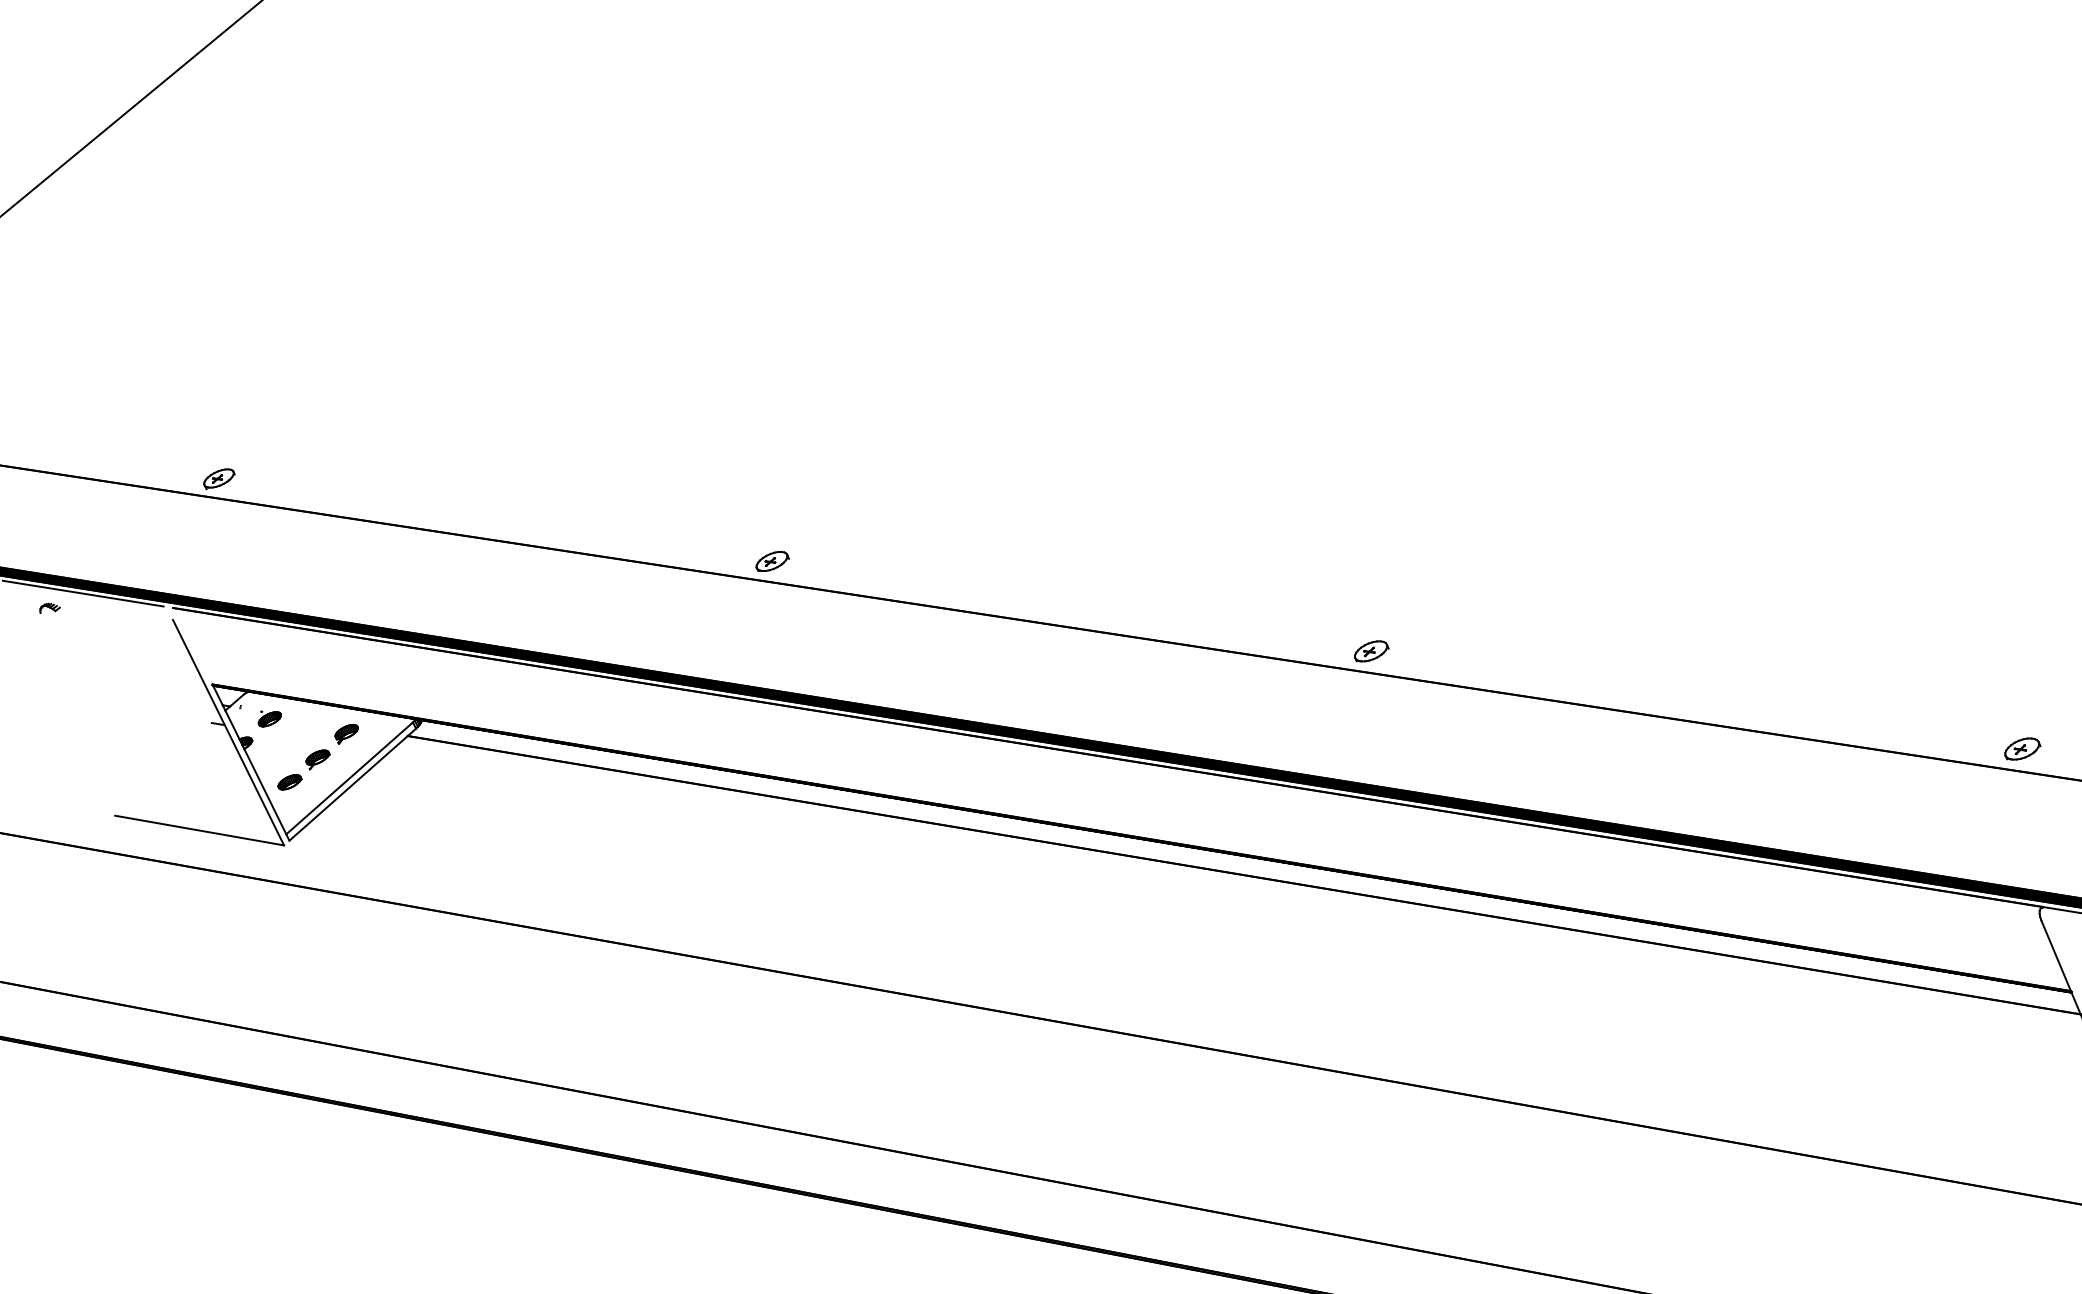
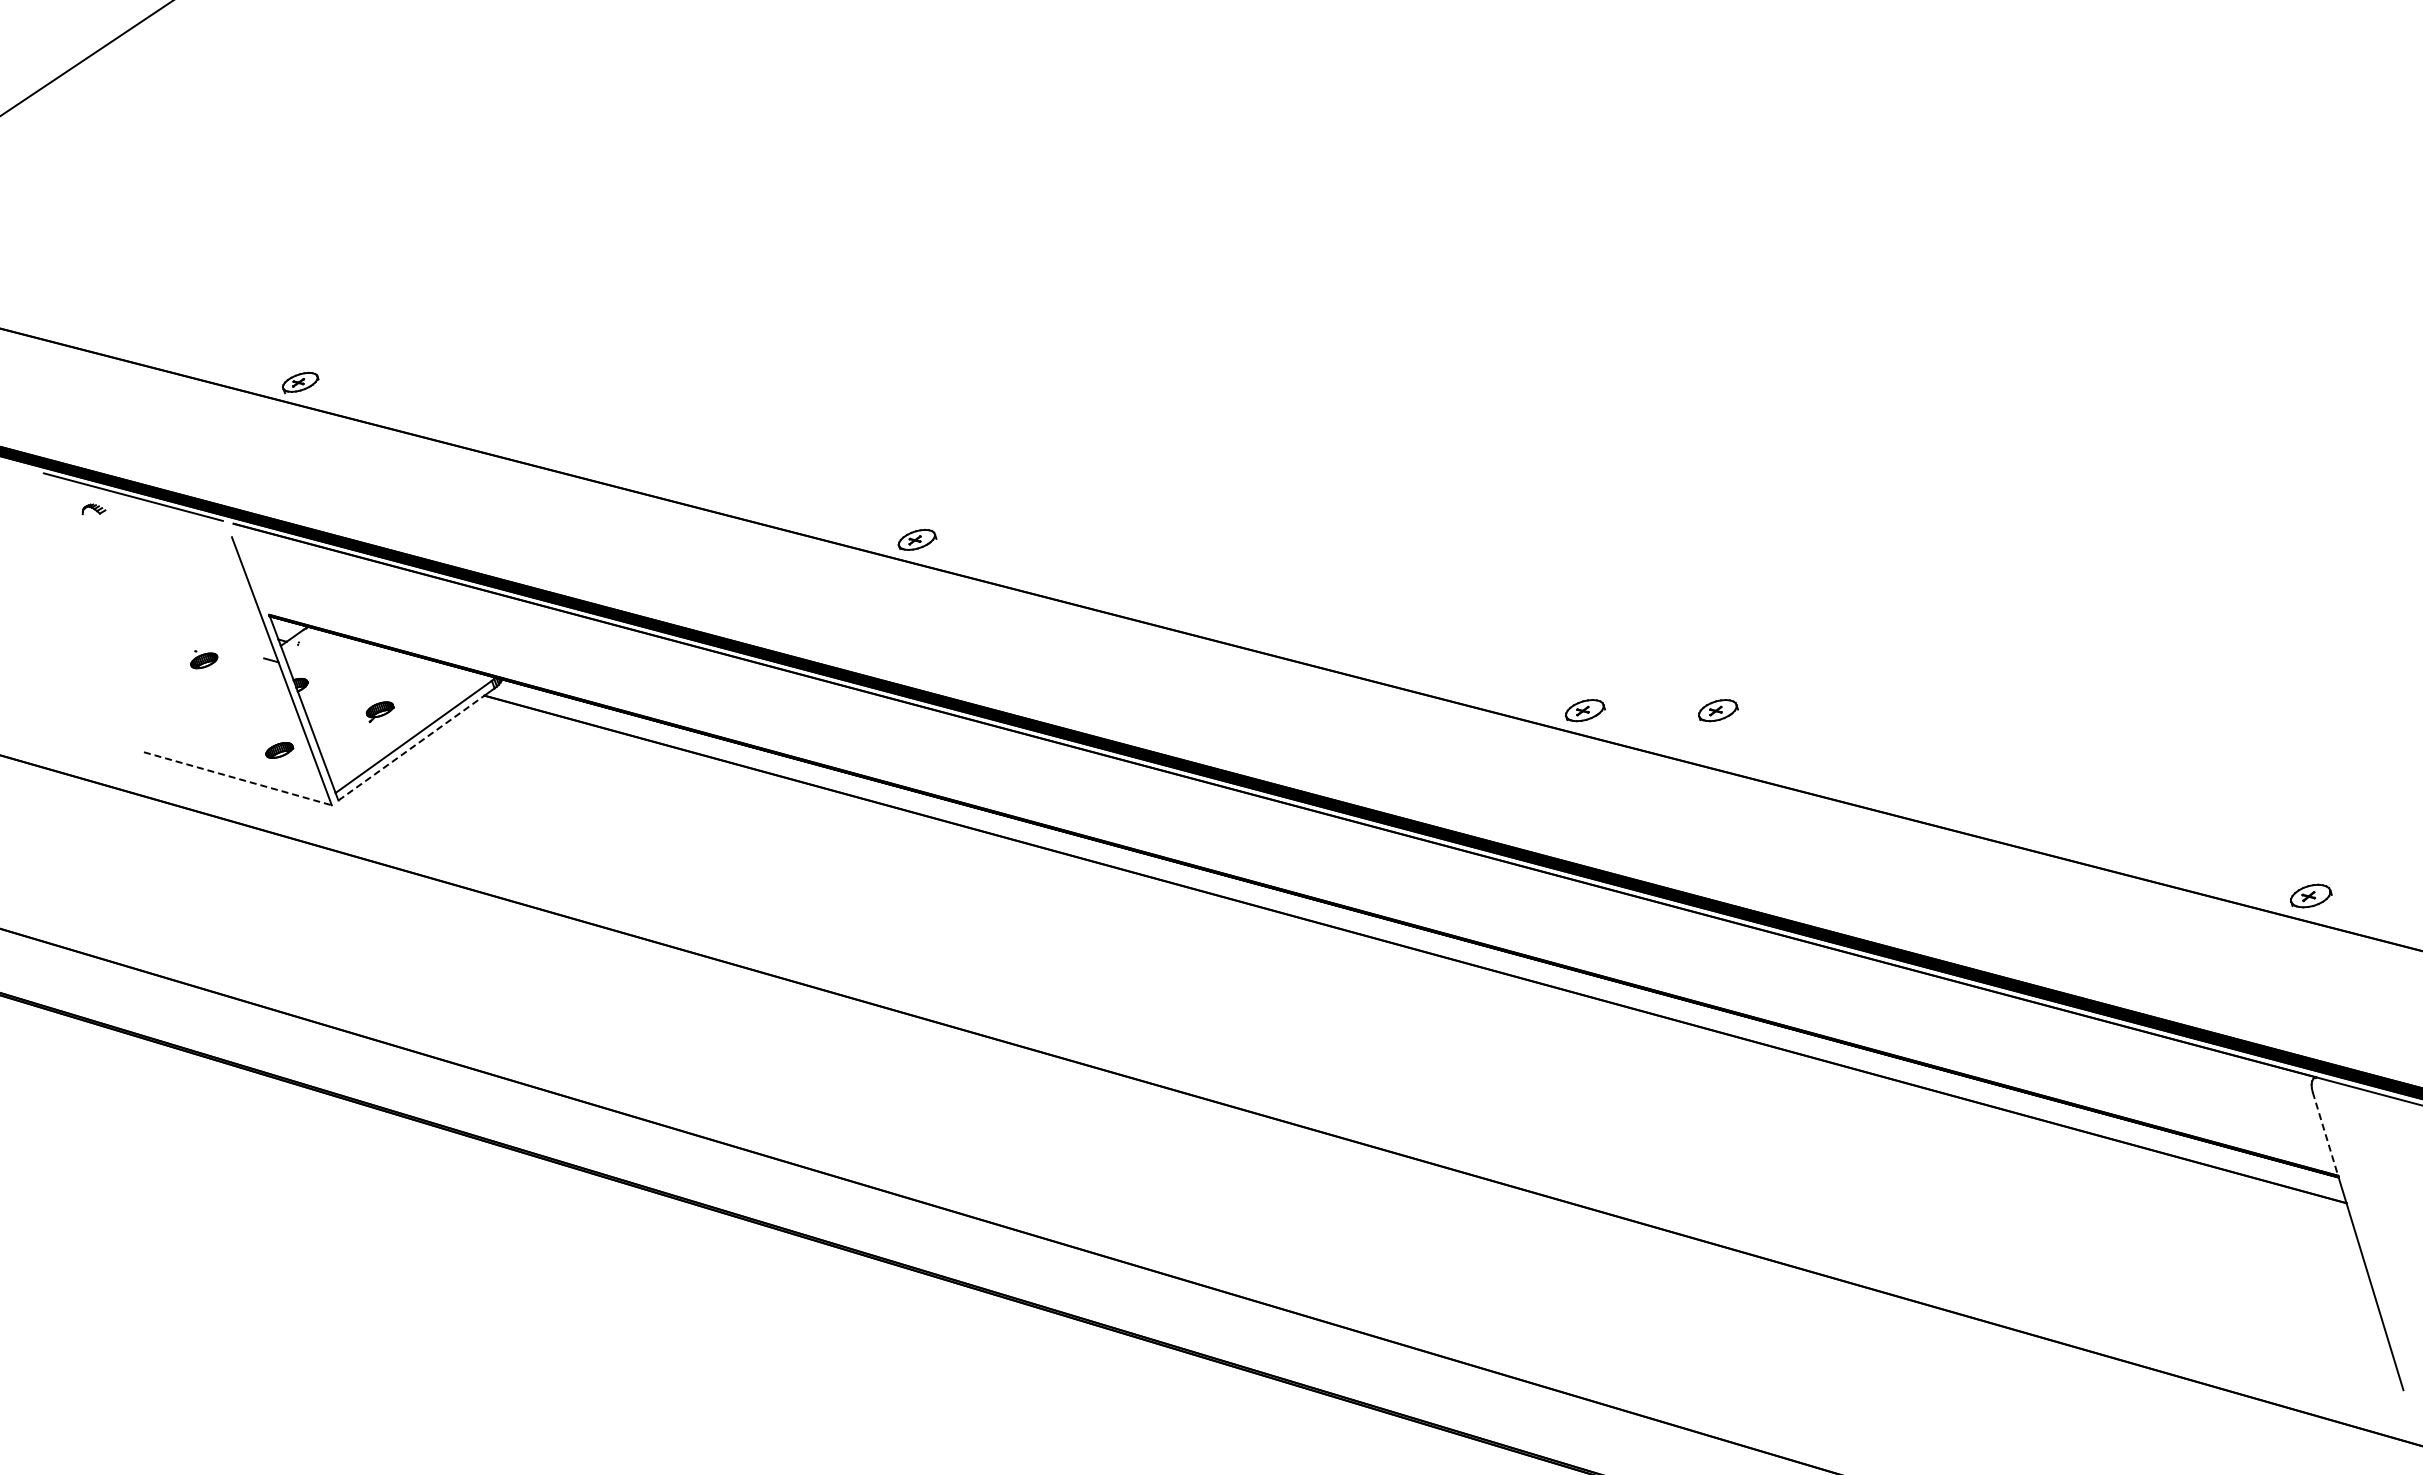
part: (1487, 639) -> (1717, 710), added
part: (269, 718) -> (204, 659), moved
part: (346, 734) -> (415, 686), removed
part: (289, 782) -> (279, 750), moved
line: (348, 788) -> (411, 748), solid -> dashed
line: (199, 830) -> (237, 778), solid -> dashed
line: (2056, 955) -> (2325, 1133), solid -> dashed

